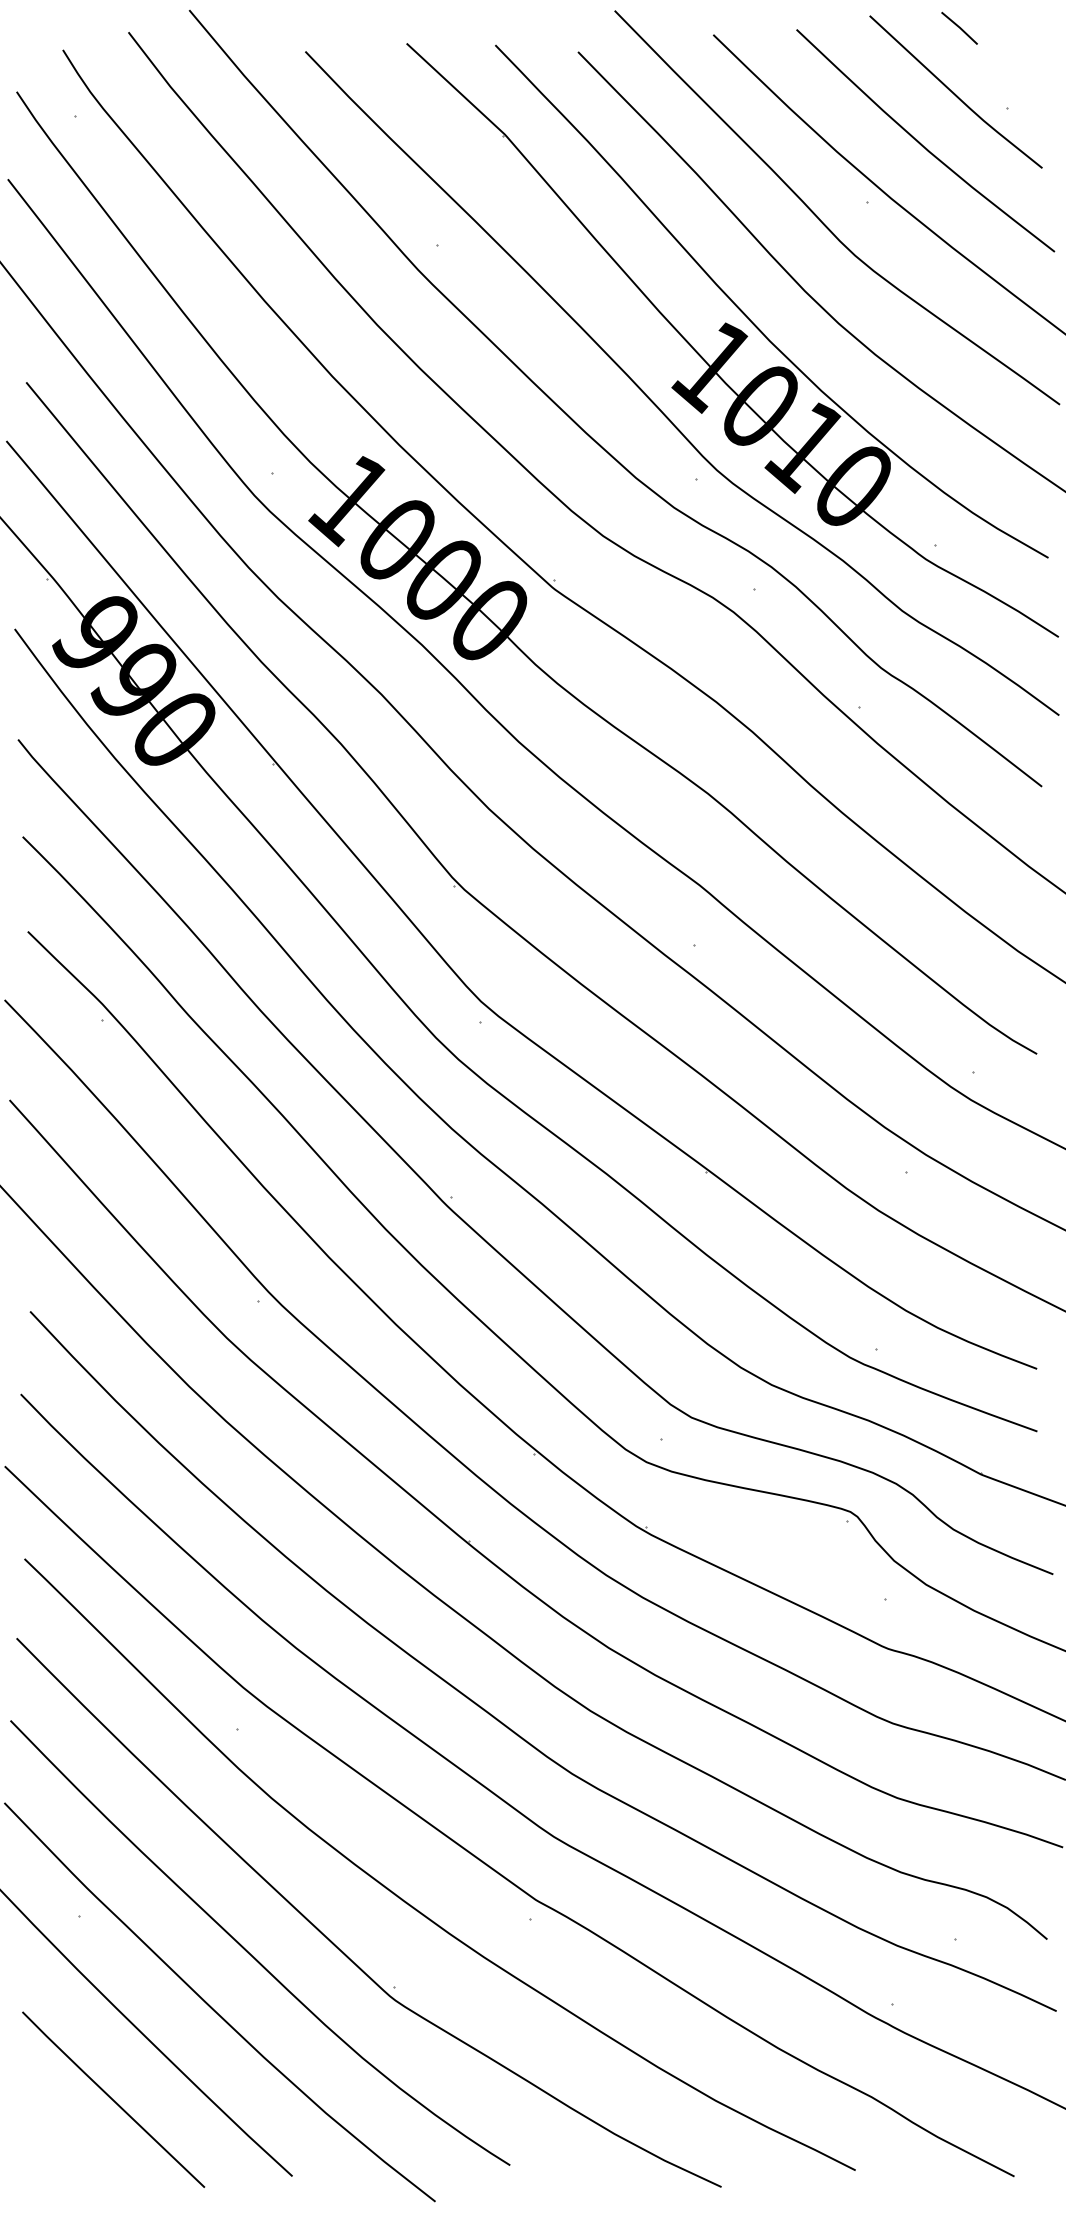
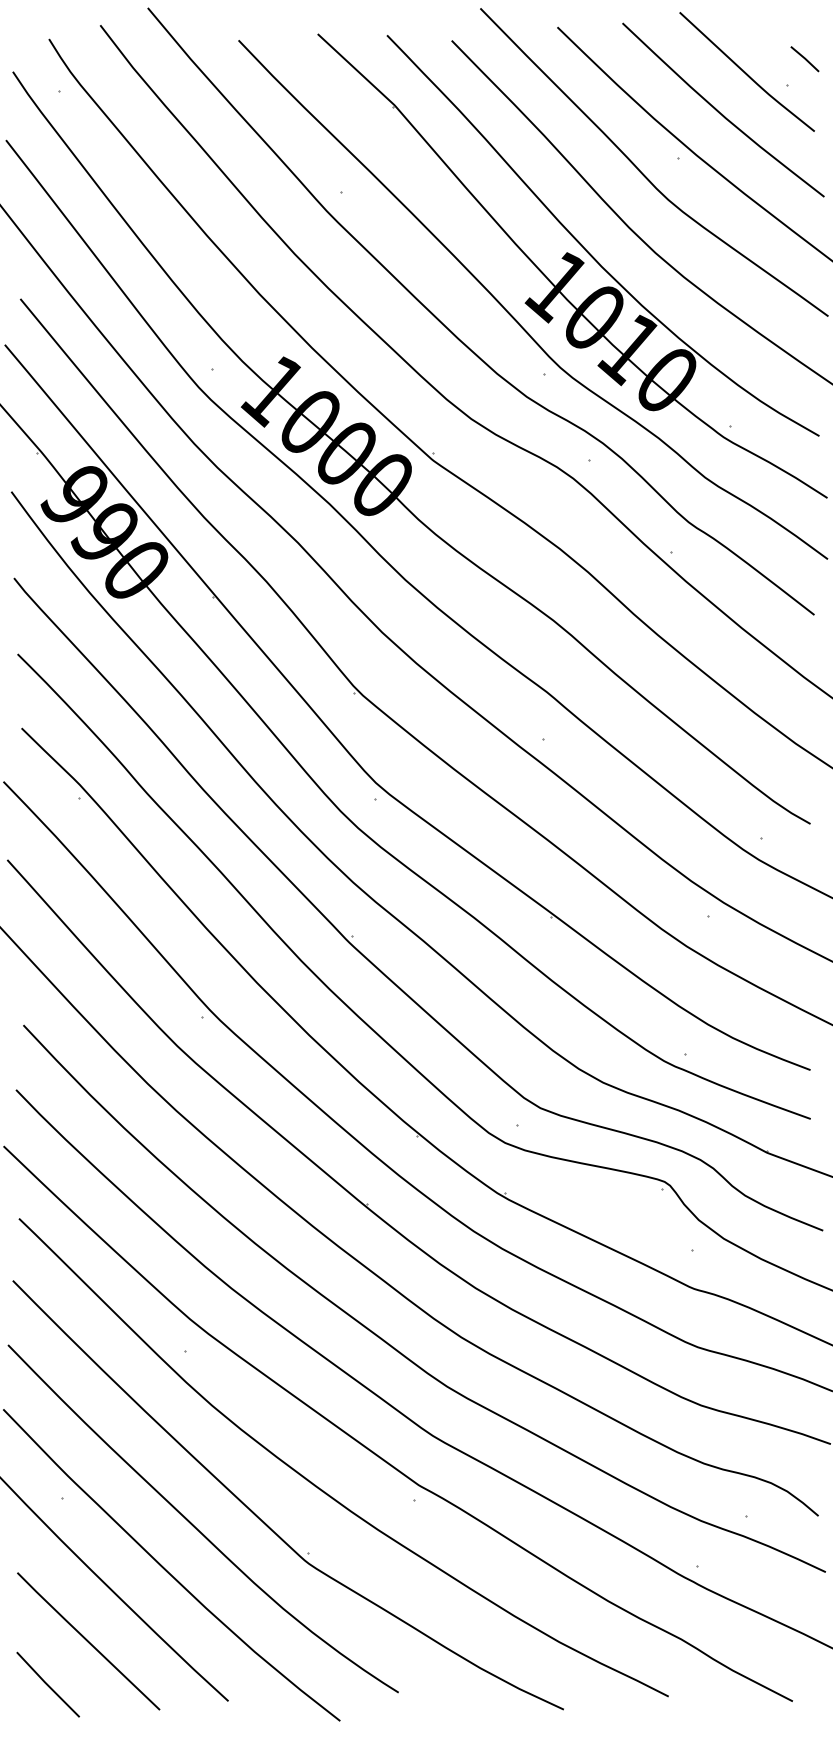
line: (959, 28) -> (804, 59), moved
line: (60, 2154) -> (47, 1684), added

